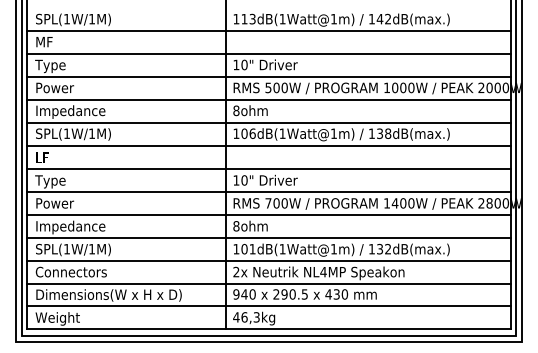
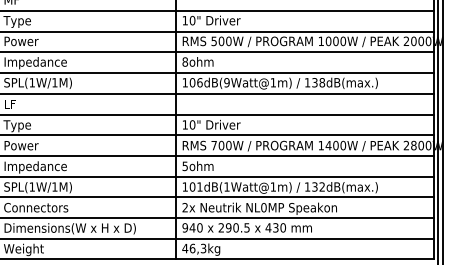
text: (282, 133) -> (226, 82), 106dB(1Watt@1m) -> 106dB(9Watt@1m)
text: (236, 226) -> (185, 166), 8ohm -> 5ohm
text: (323, 271) -> (263, 207), NL4MP -> NL0MP

